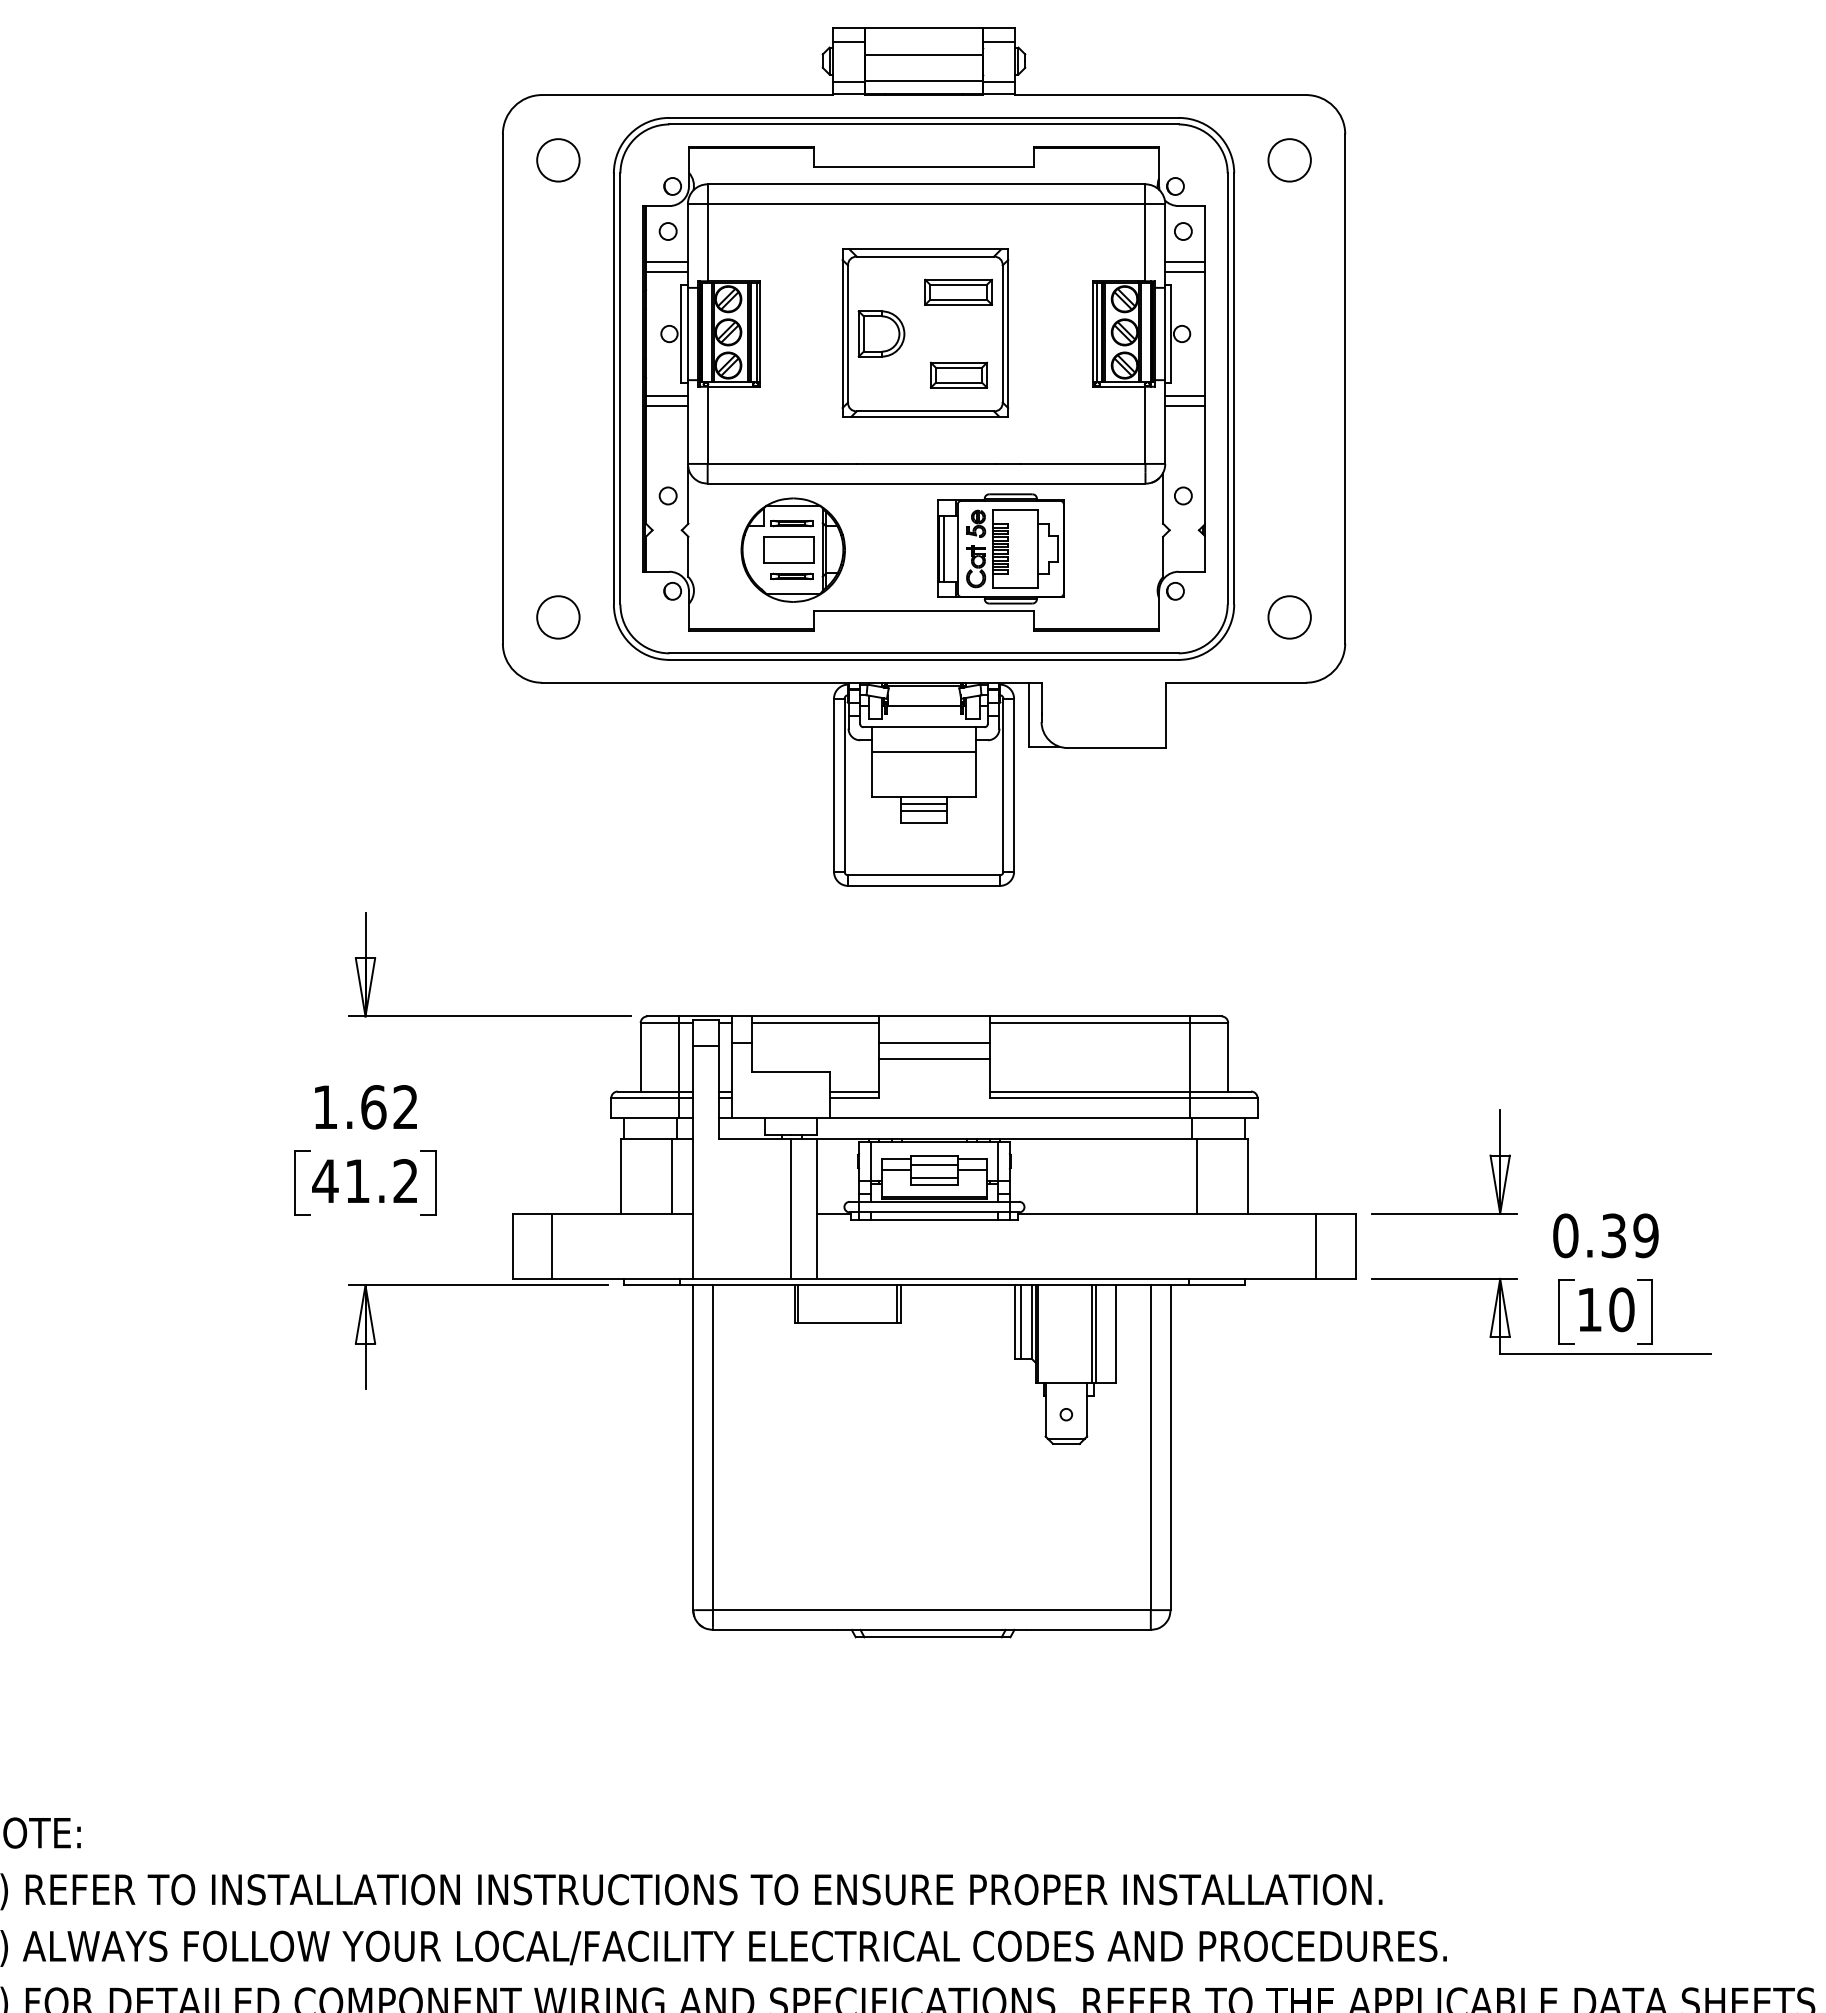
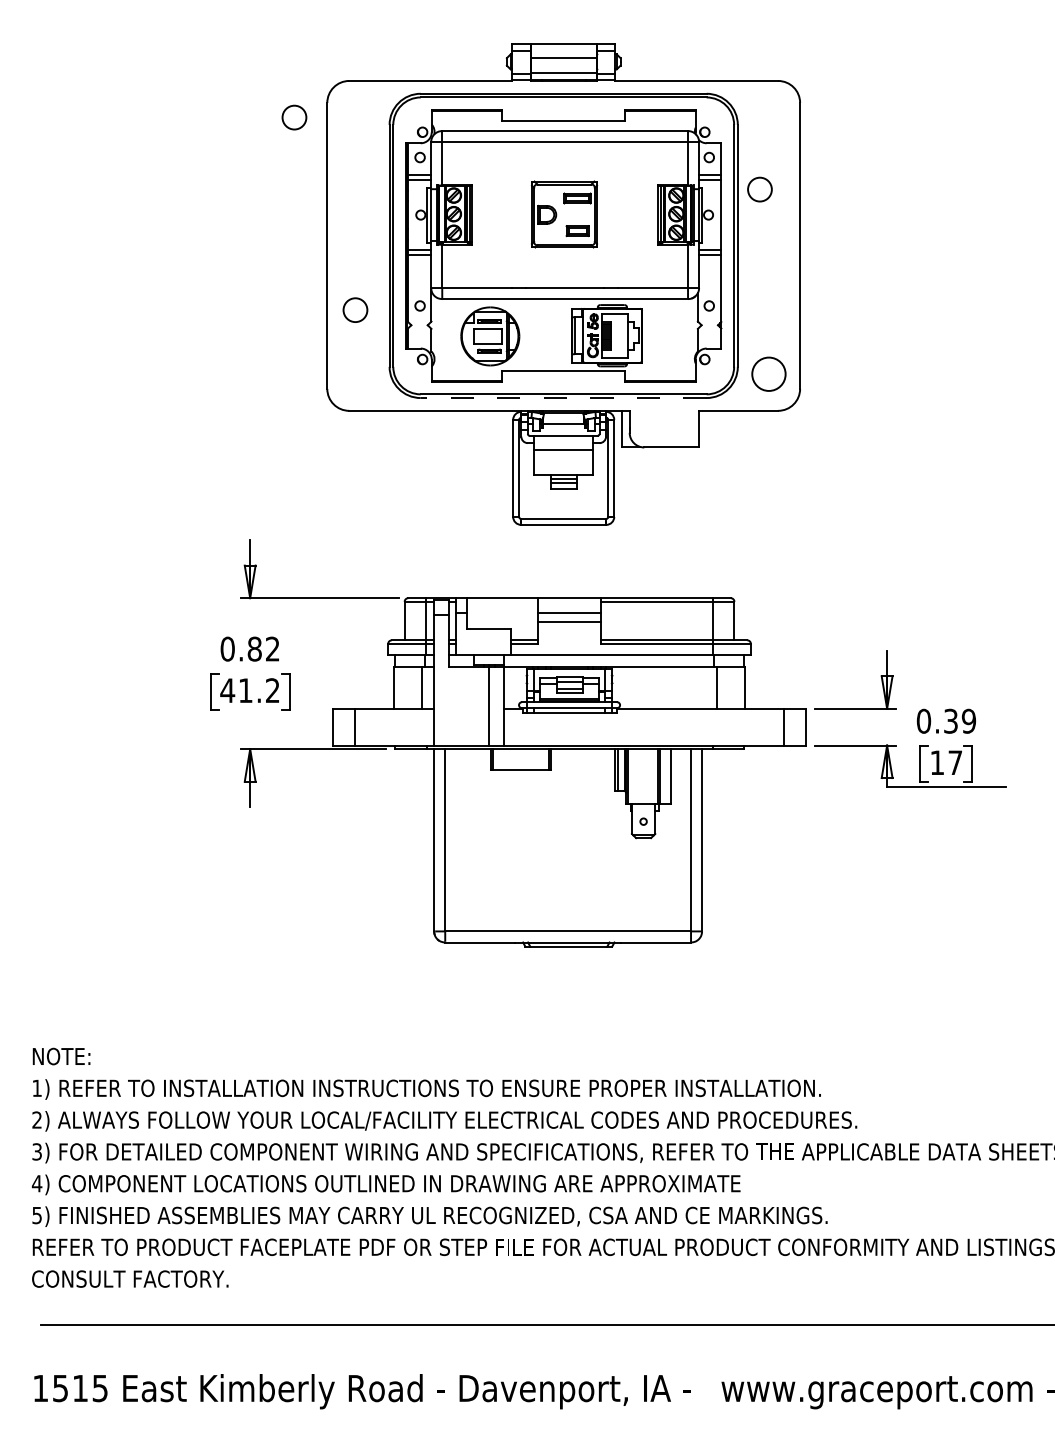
circle: (558, 160) -> (294, 117), moved
circle: (1288, 160) -> (759, 189), moved
part: (925, 332) -> (564, 214), size x0.7
circle: (558, 616) -> (355, 309), moved
circle: (1288, 616) -> (768, 373), size x1.4
line: (923, 660) -> (563, 398), solid -> dashed
line: (814, 1022) -> (502, 601), removed
text: (348, 1106) -> (240, 648), 1.62 -> 0.82
text: (1622, 1309) -> (955, 762), 10 -> 17

